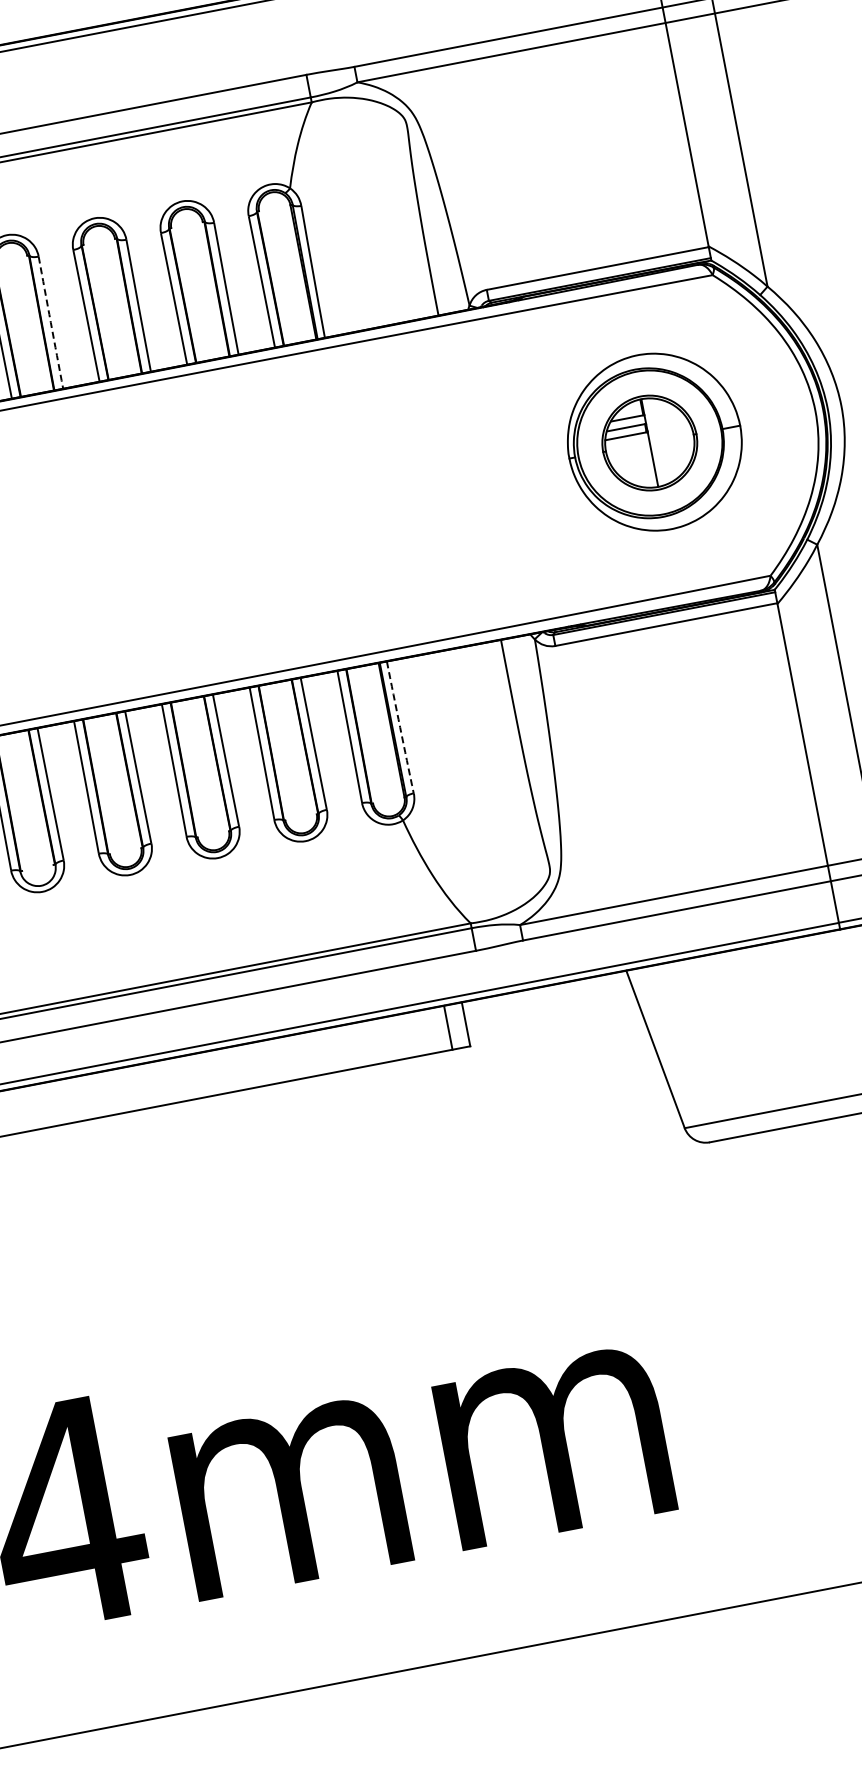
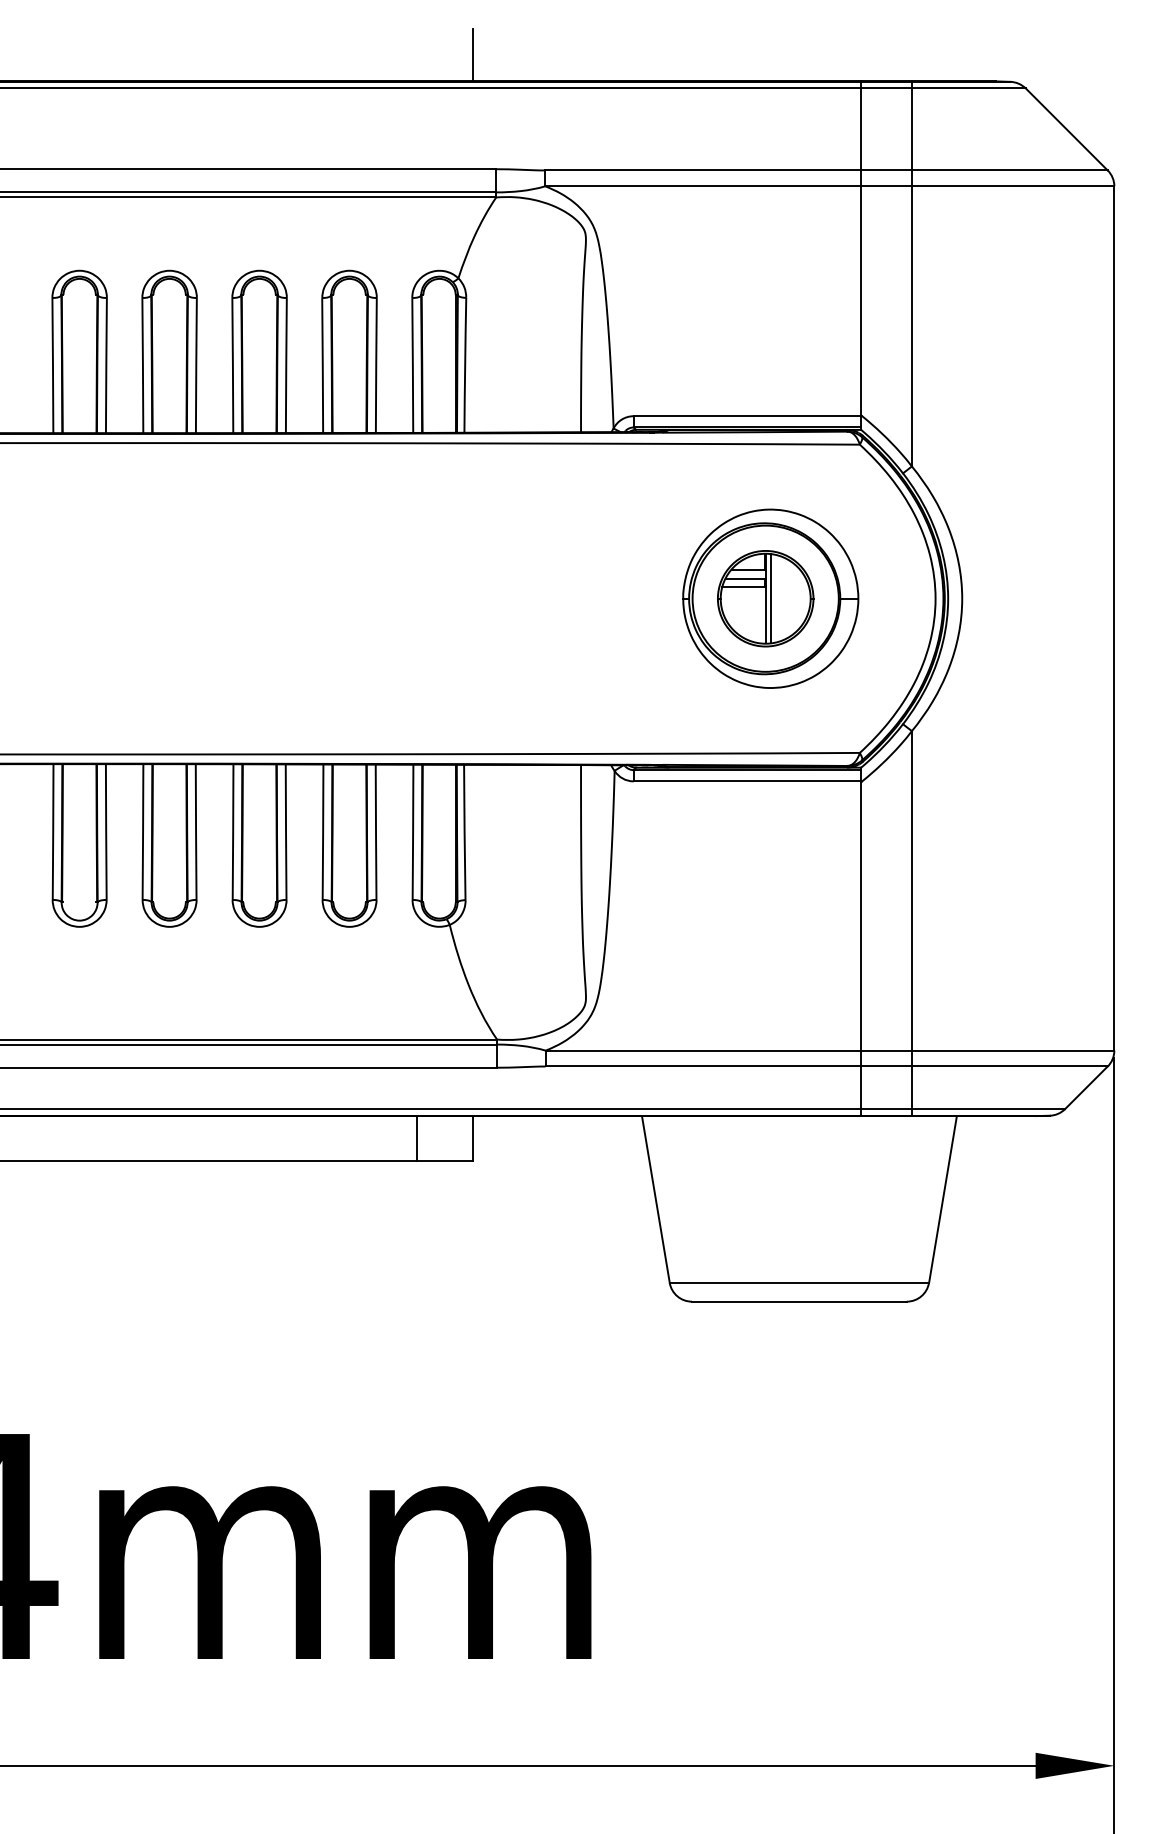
arc: (51, 322) -> (196, 365), dashed -> solid
line: (655, 441) -> (771, 598), added
arc: (400, 727) -> (464, 832), dashed -> solid
line: (448, 1027) -> (417, 1138), moved

